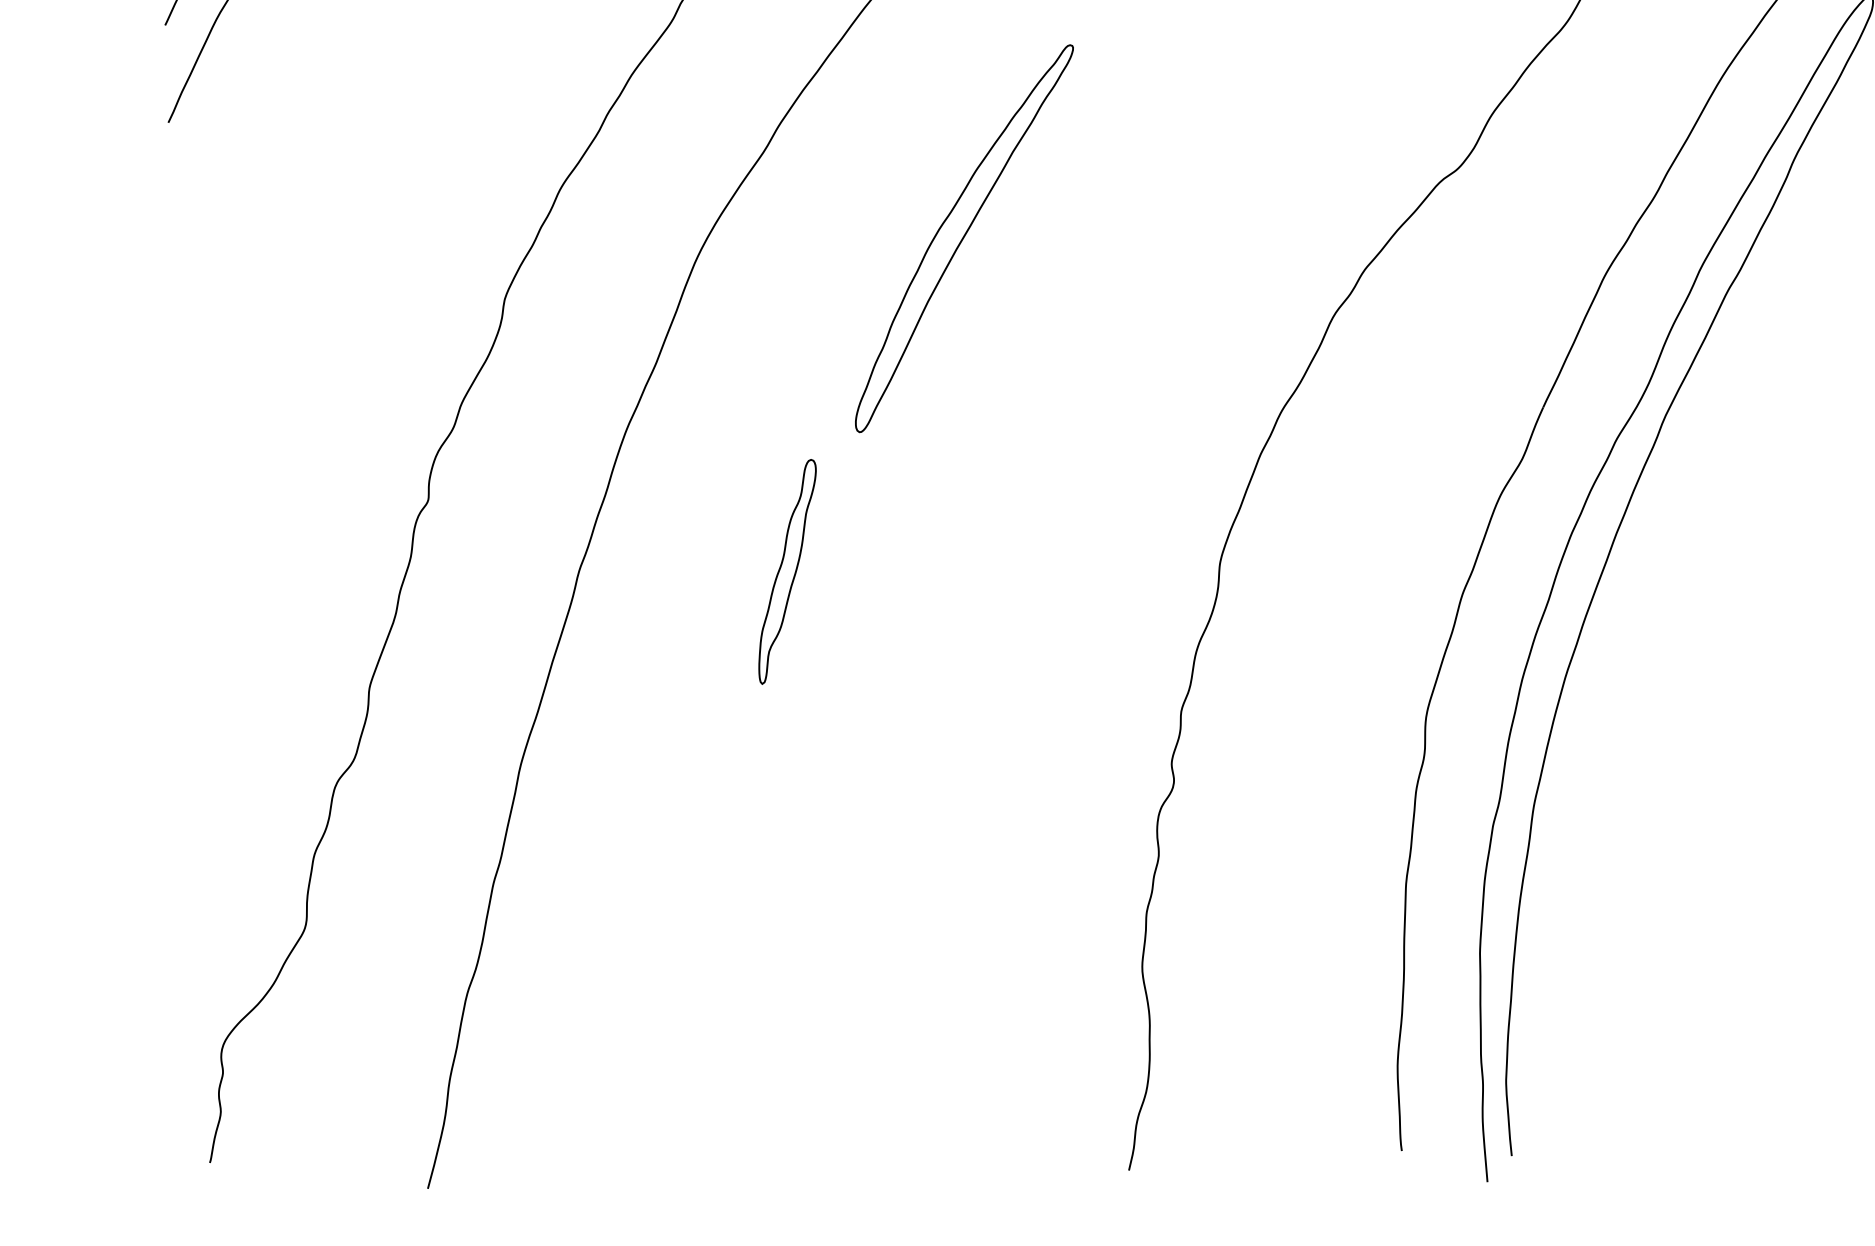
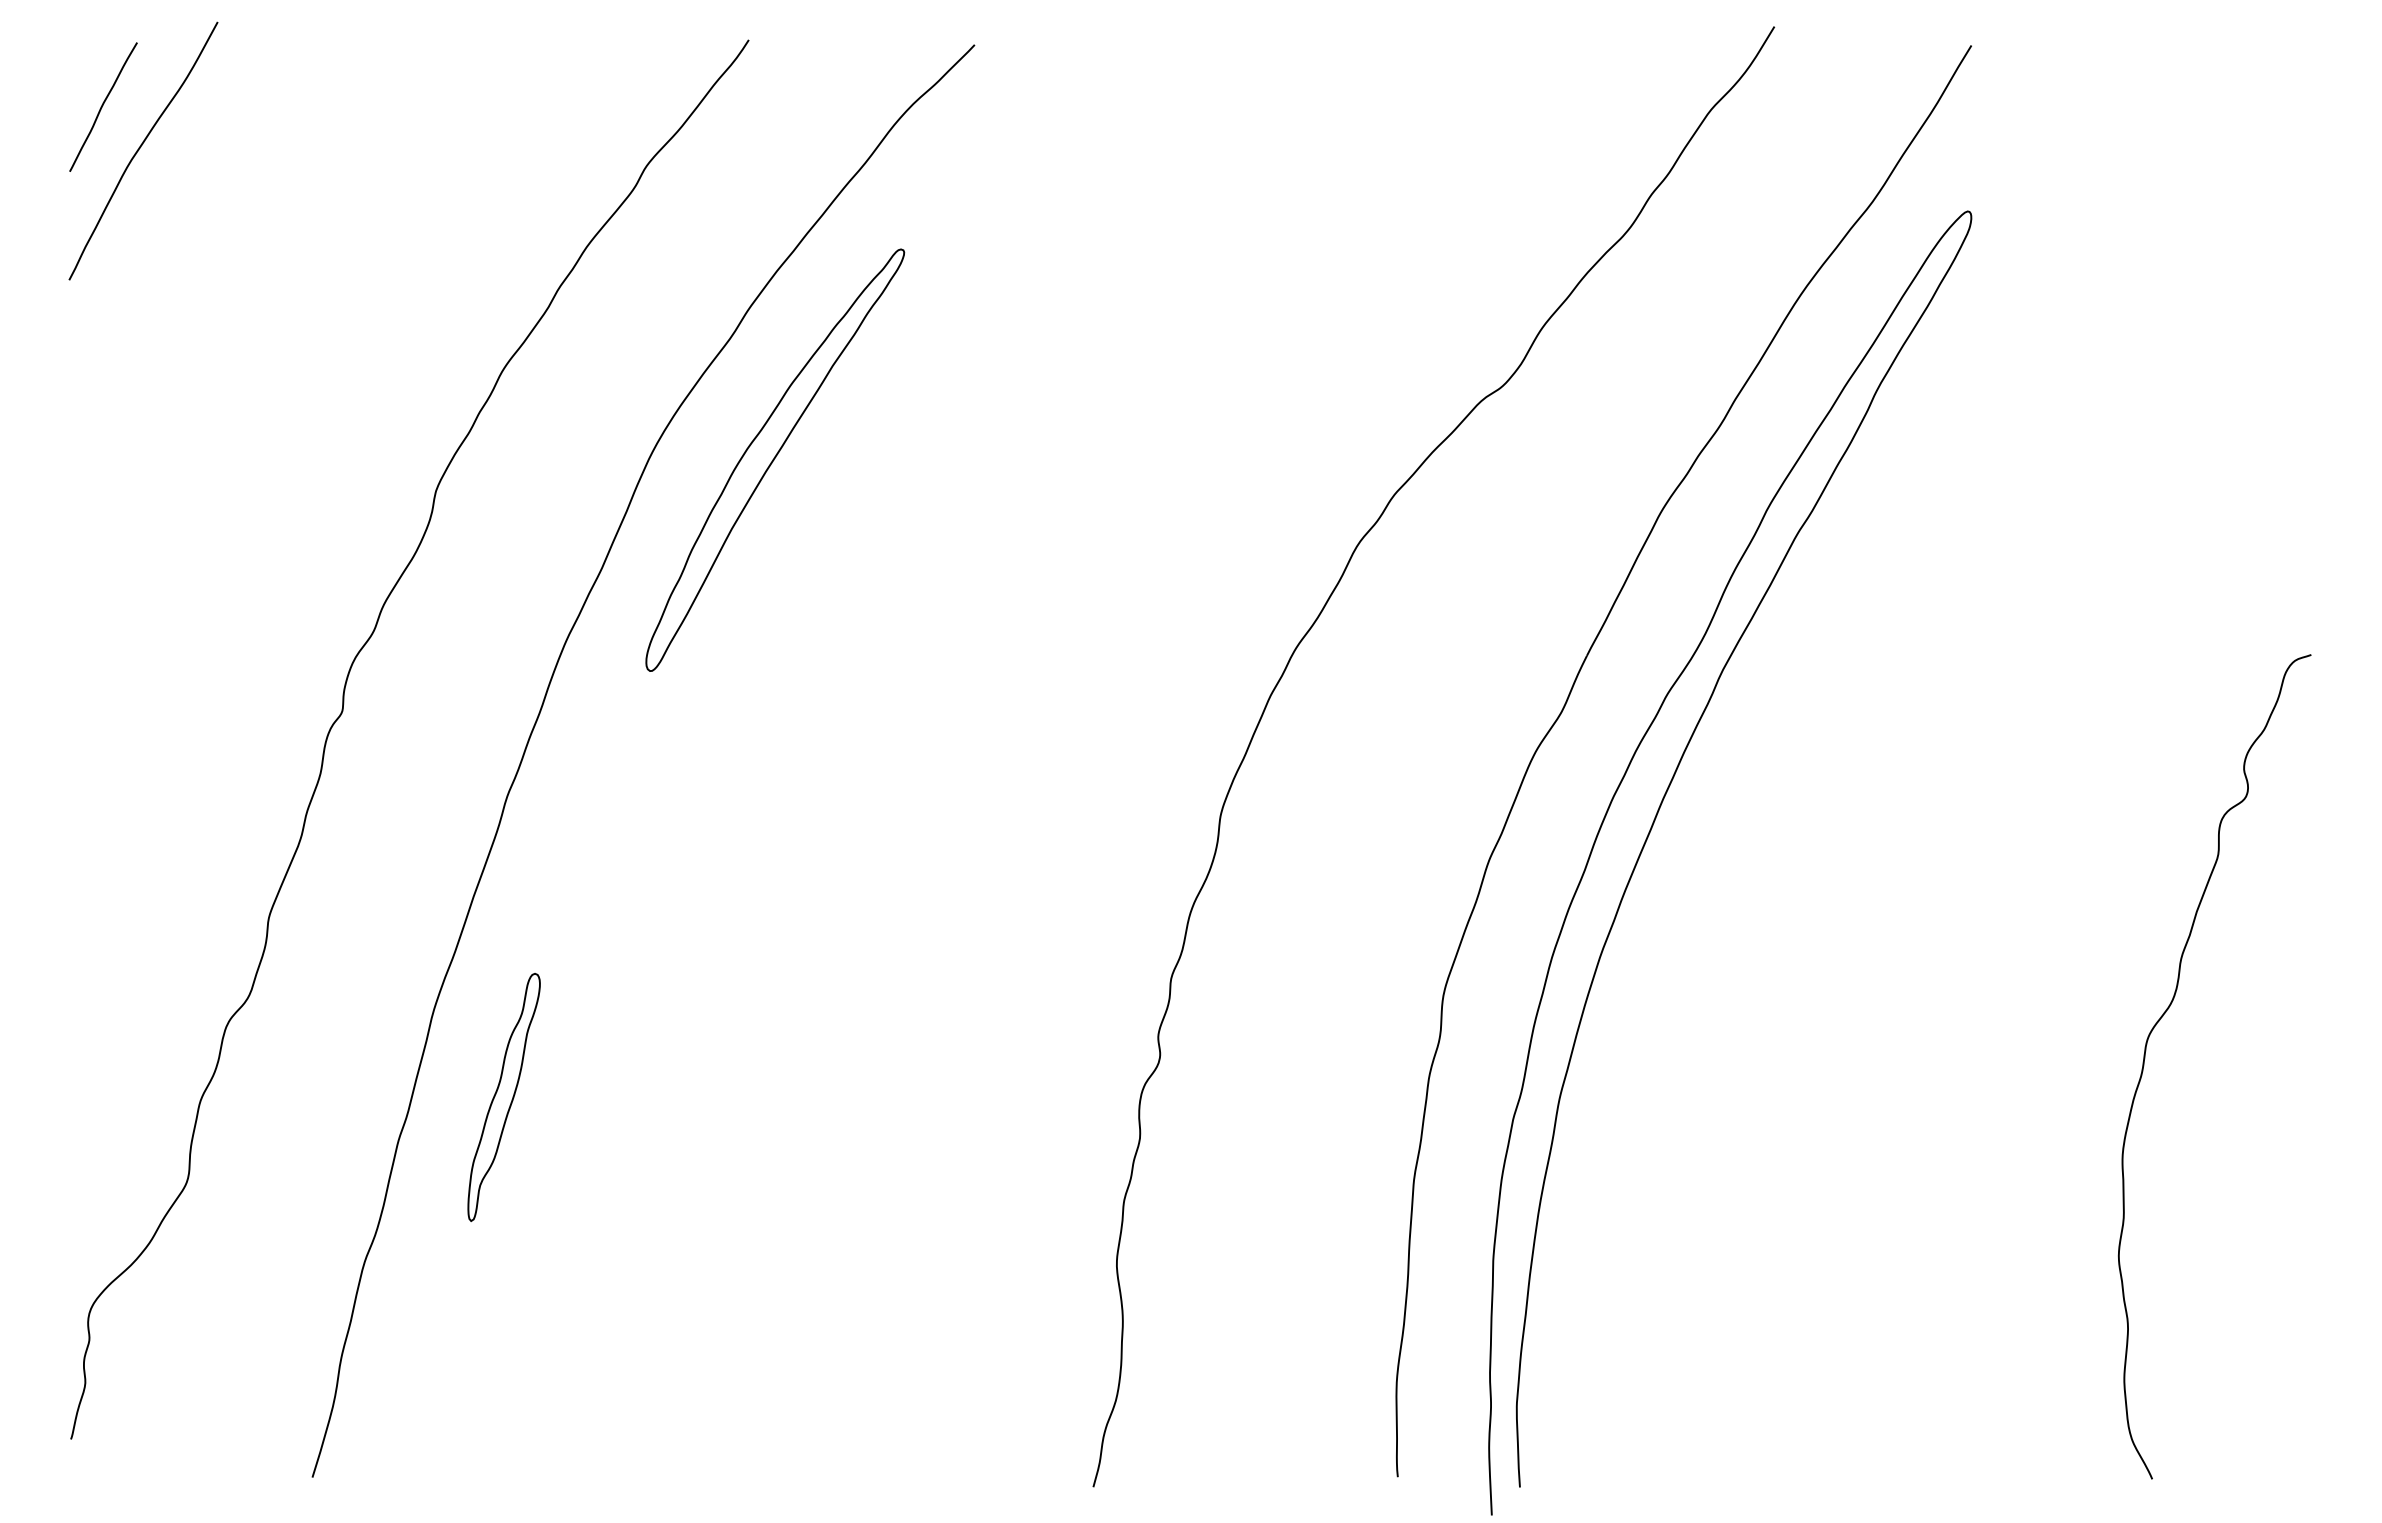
part: (964, 238) -> (775, 459), moved
part: (787, 571) -> (503, 1097), moved

